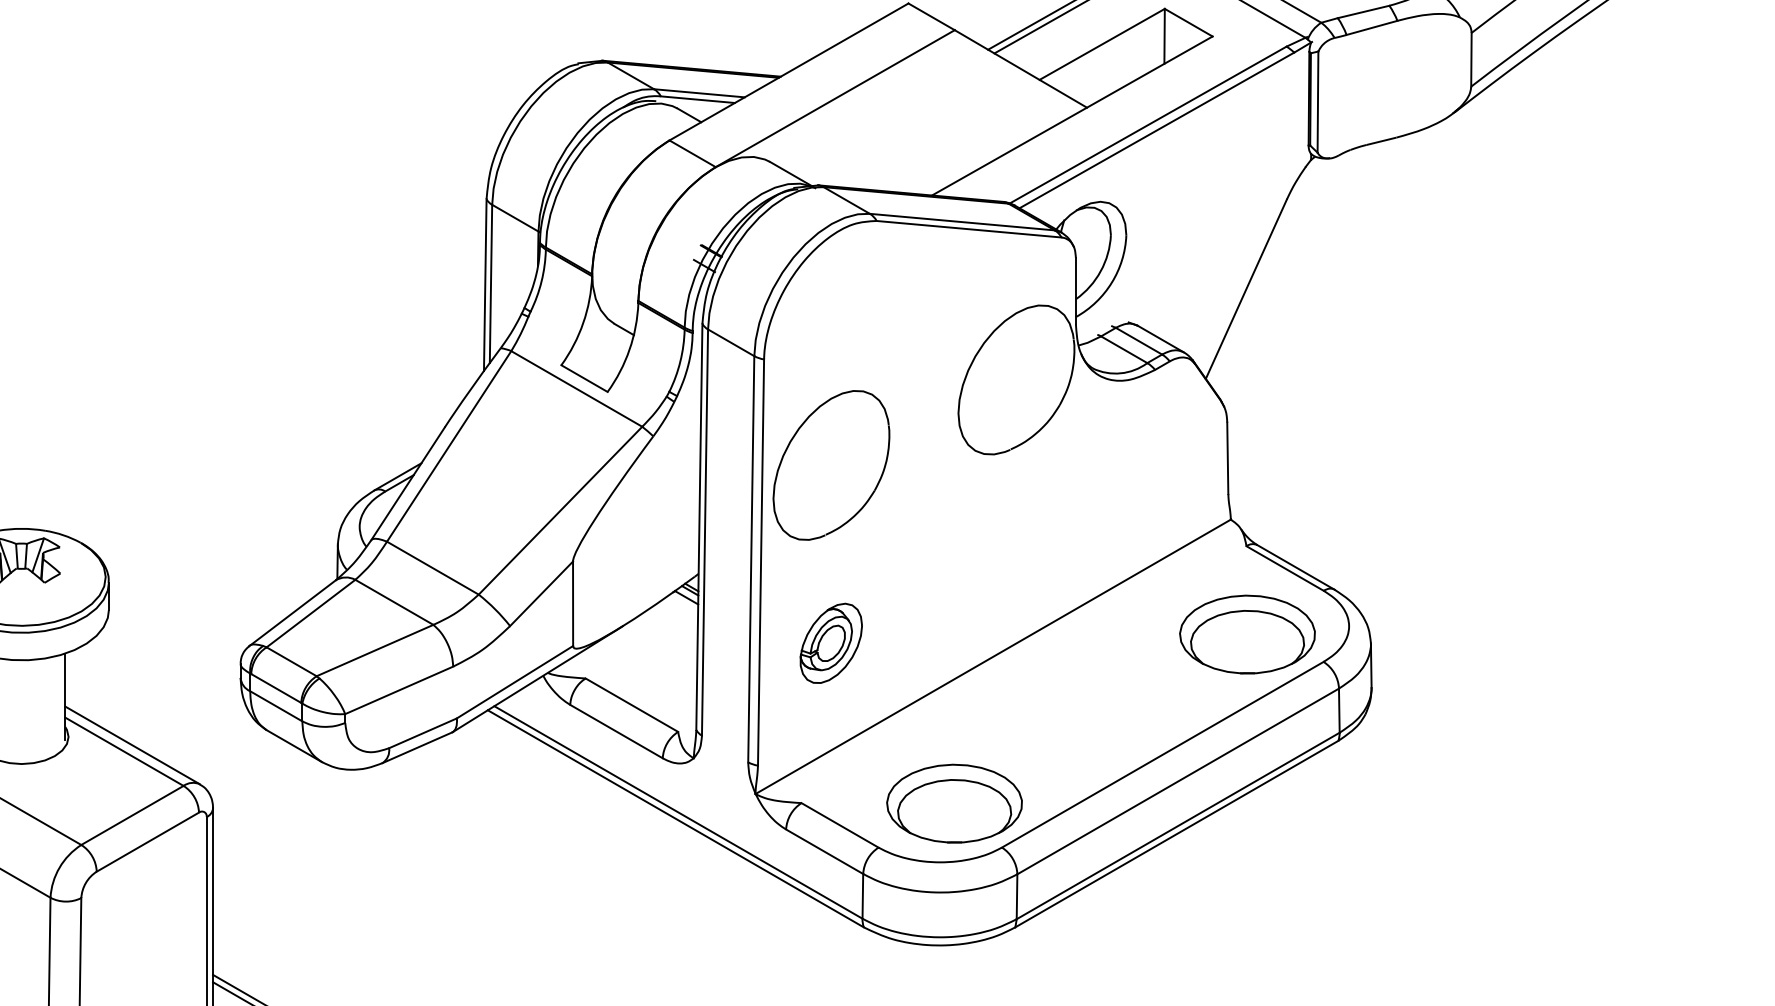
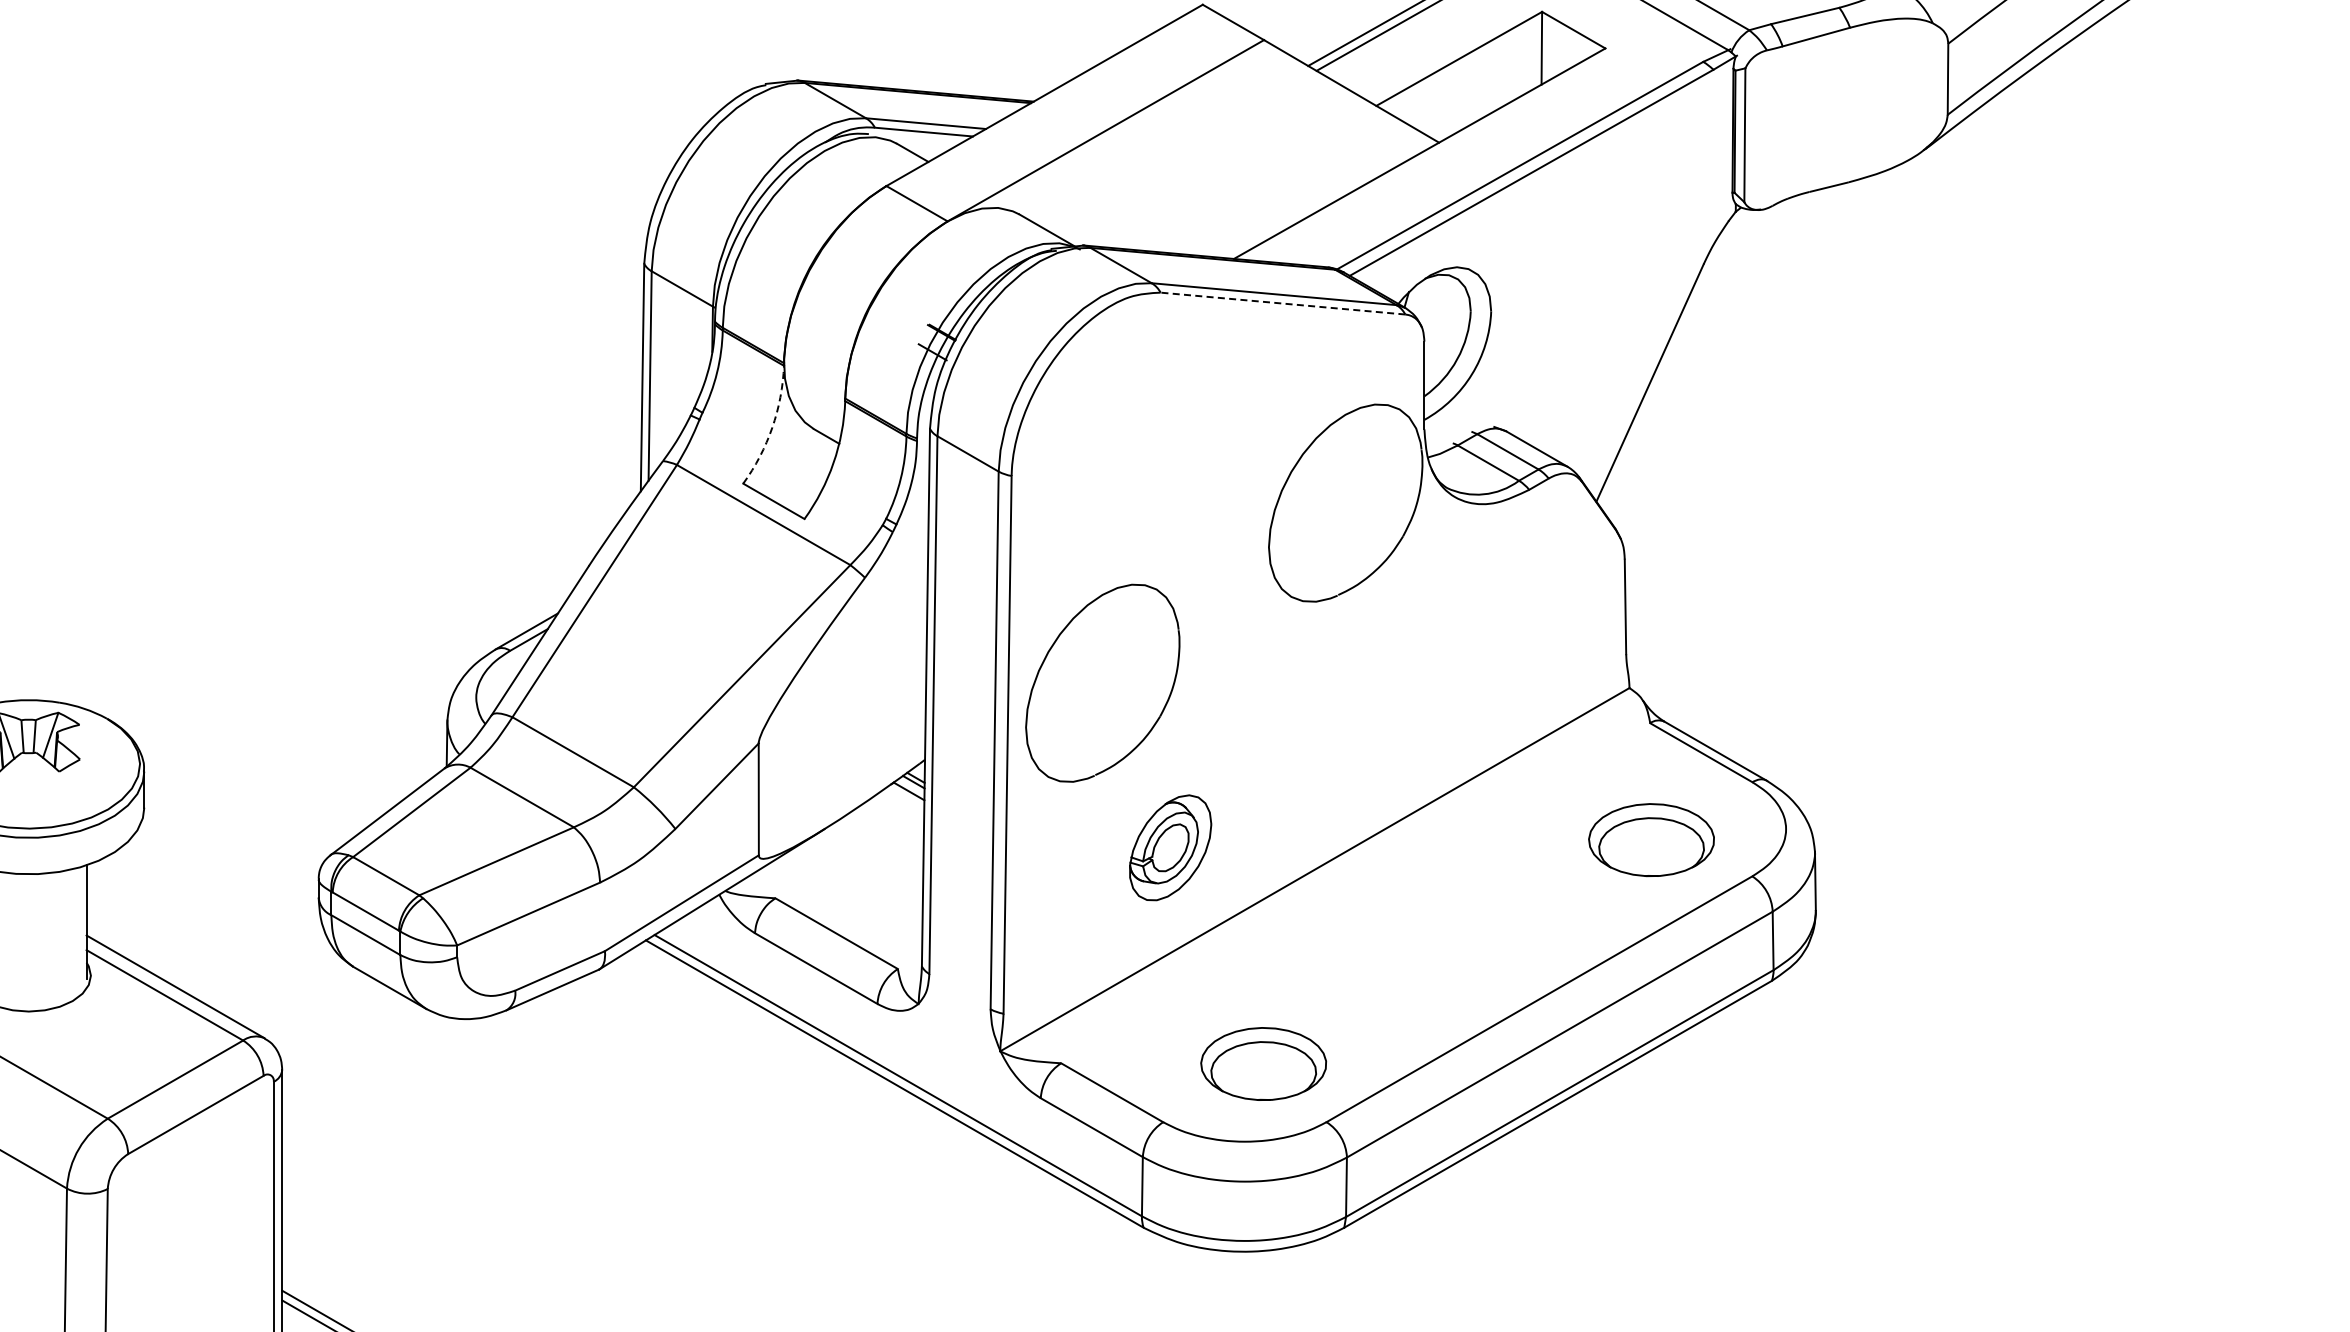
line: (969, 229) -> (1283, 303), solid -> dashed
arc: (583, 322) -> (772, 427), solid -> dashed
part: (831, 464) -> (1102, 682), moved
part: (1247, 634) -> (1651, 839), size x0.7
part: (831, 643) -> (1170, 847), moved
part: (954, 803) -> (1263, 1063), size x0.7

